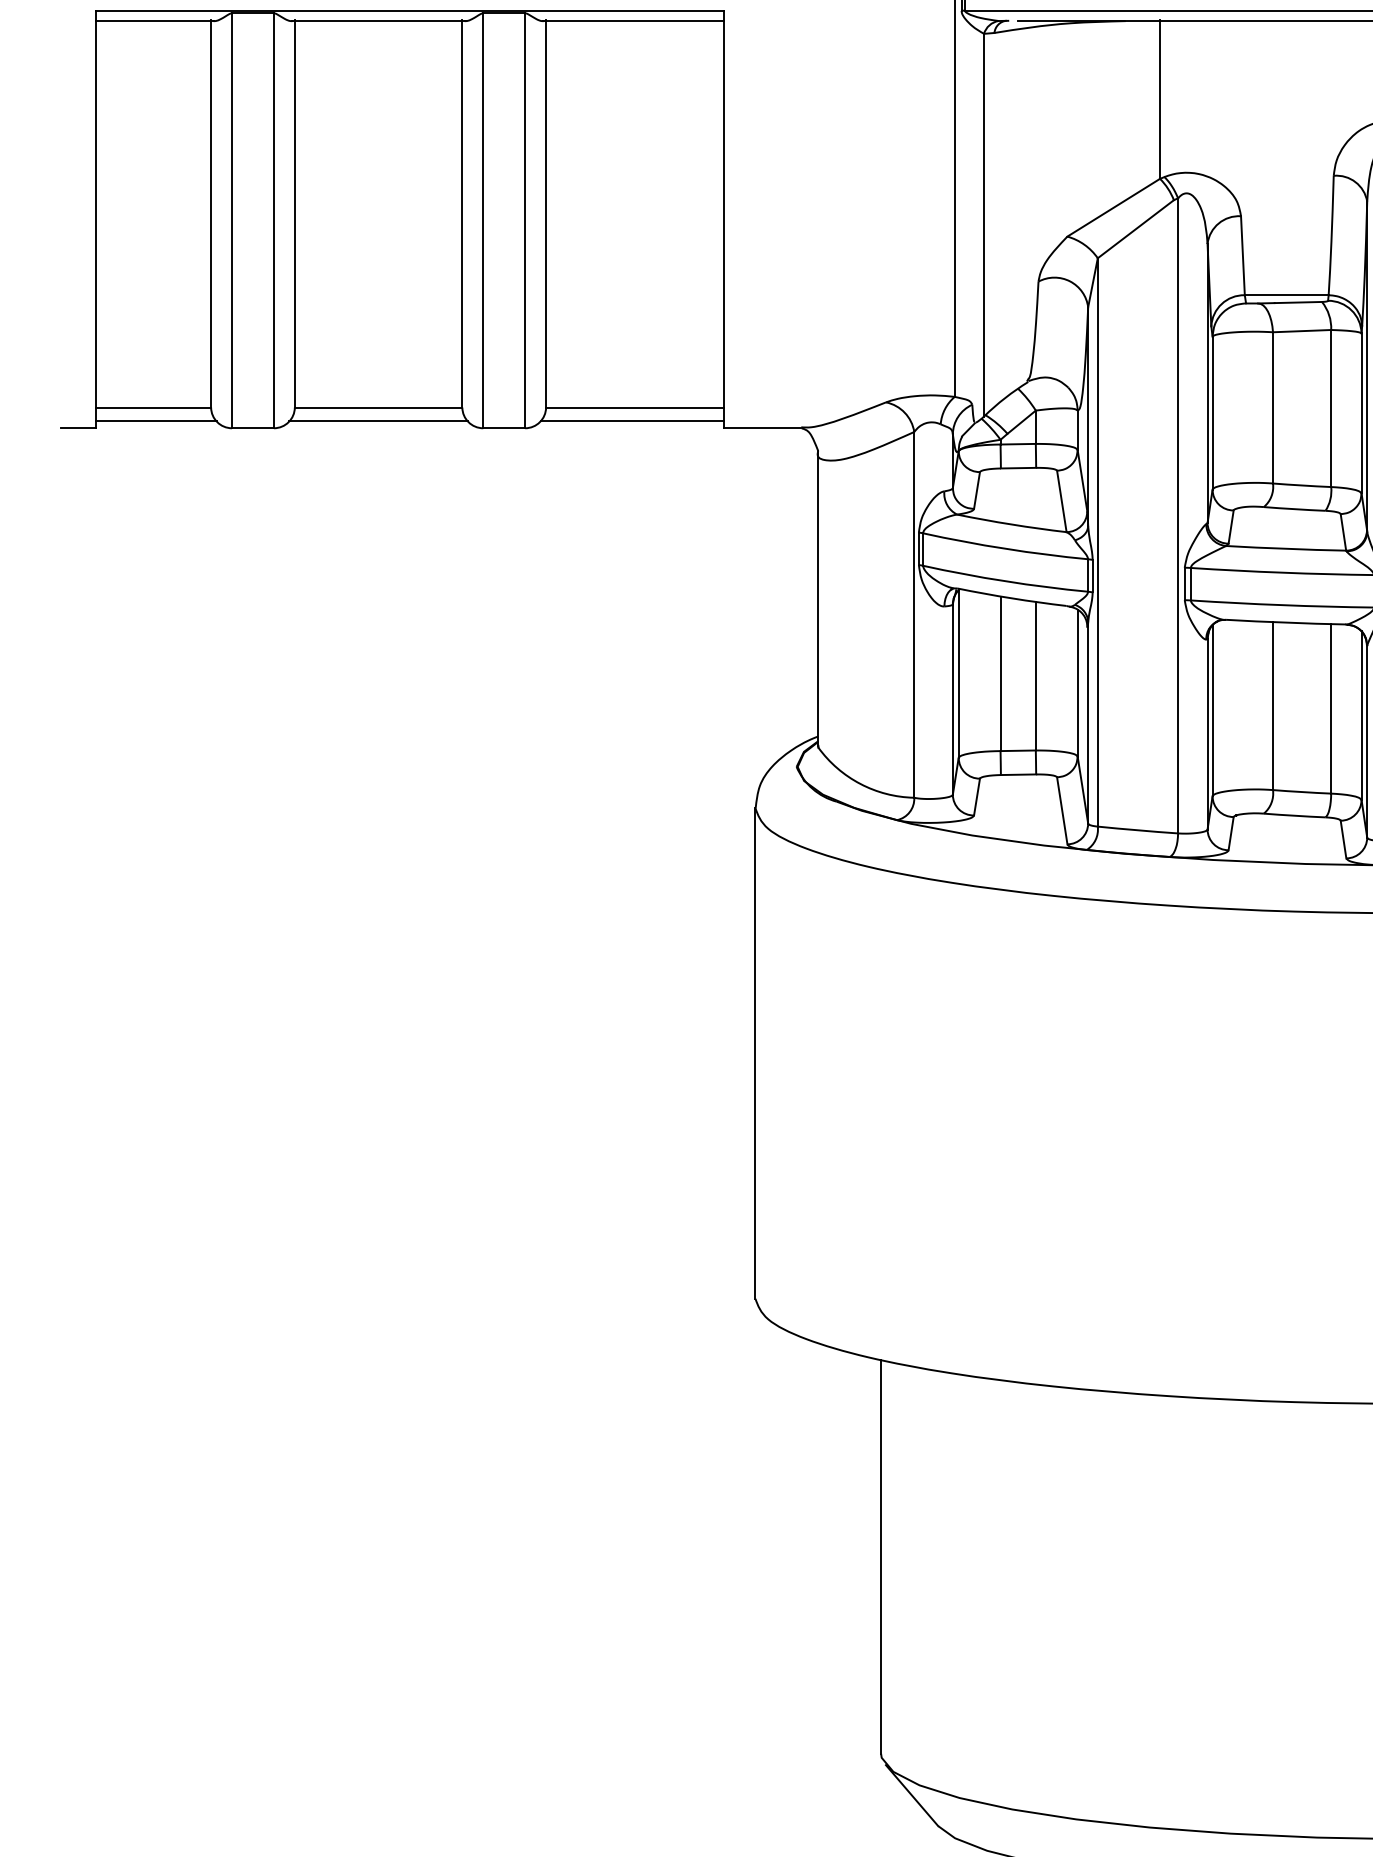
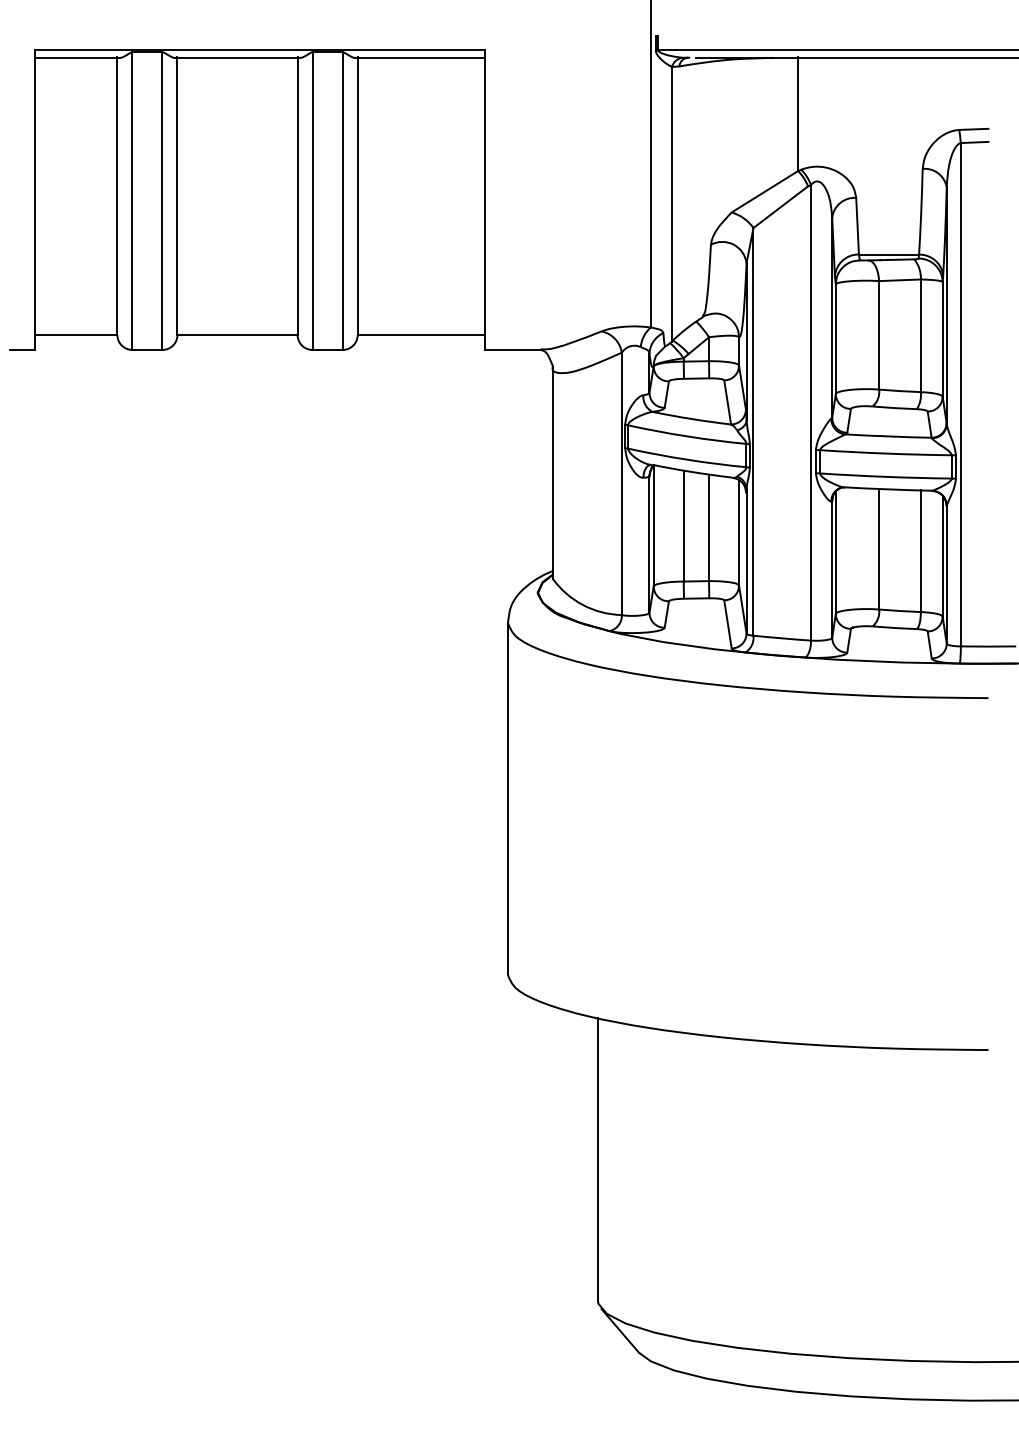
line: (155, 422) -> (77, 345), removed
line: (378, 422) -> (237, 345), removed
line: (632, 422) -> (419, 345), removed

